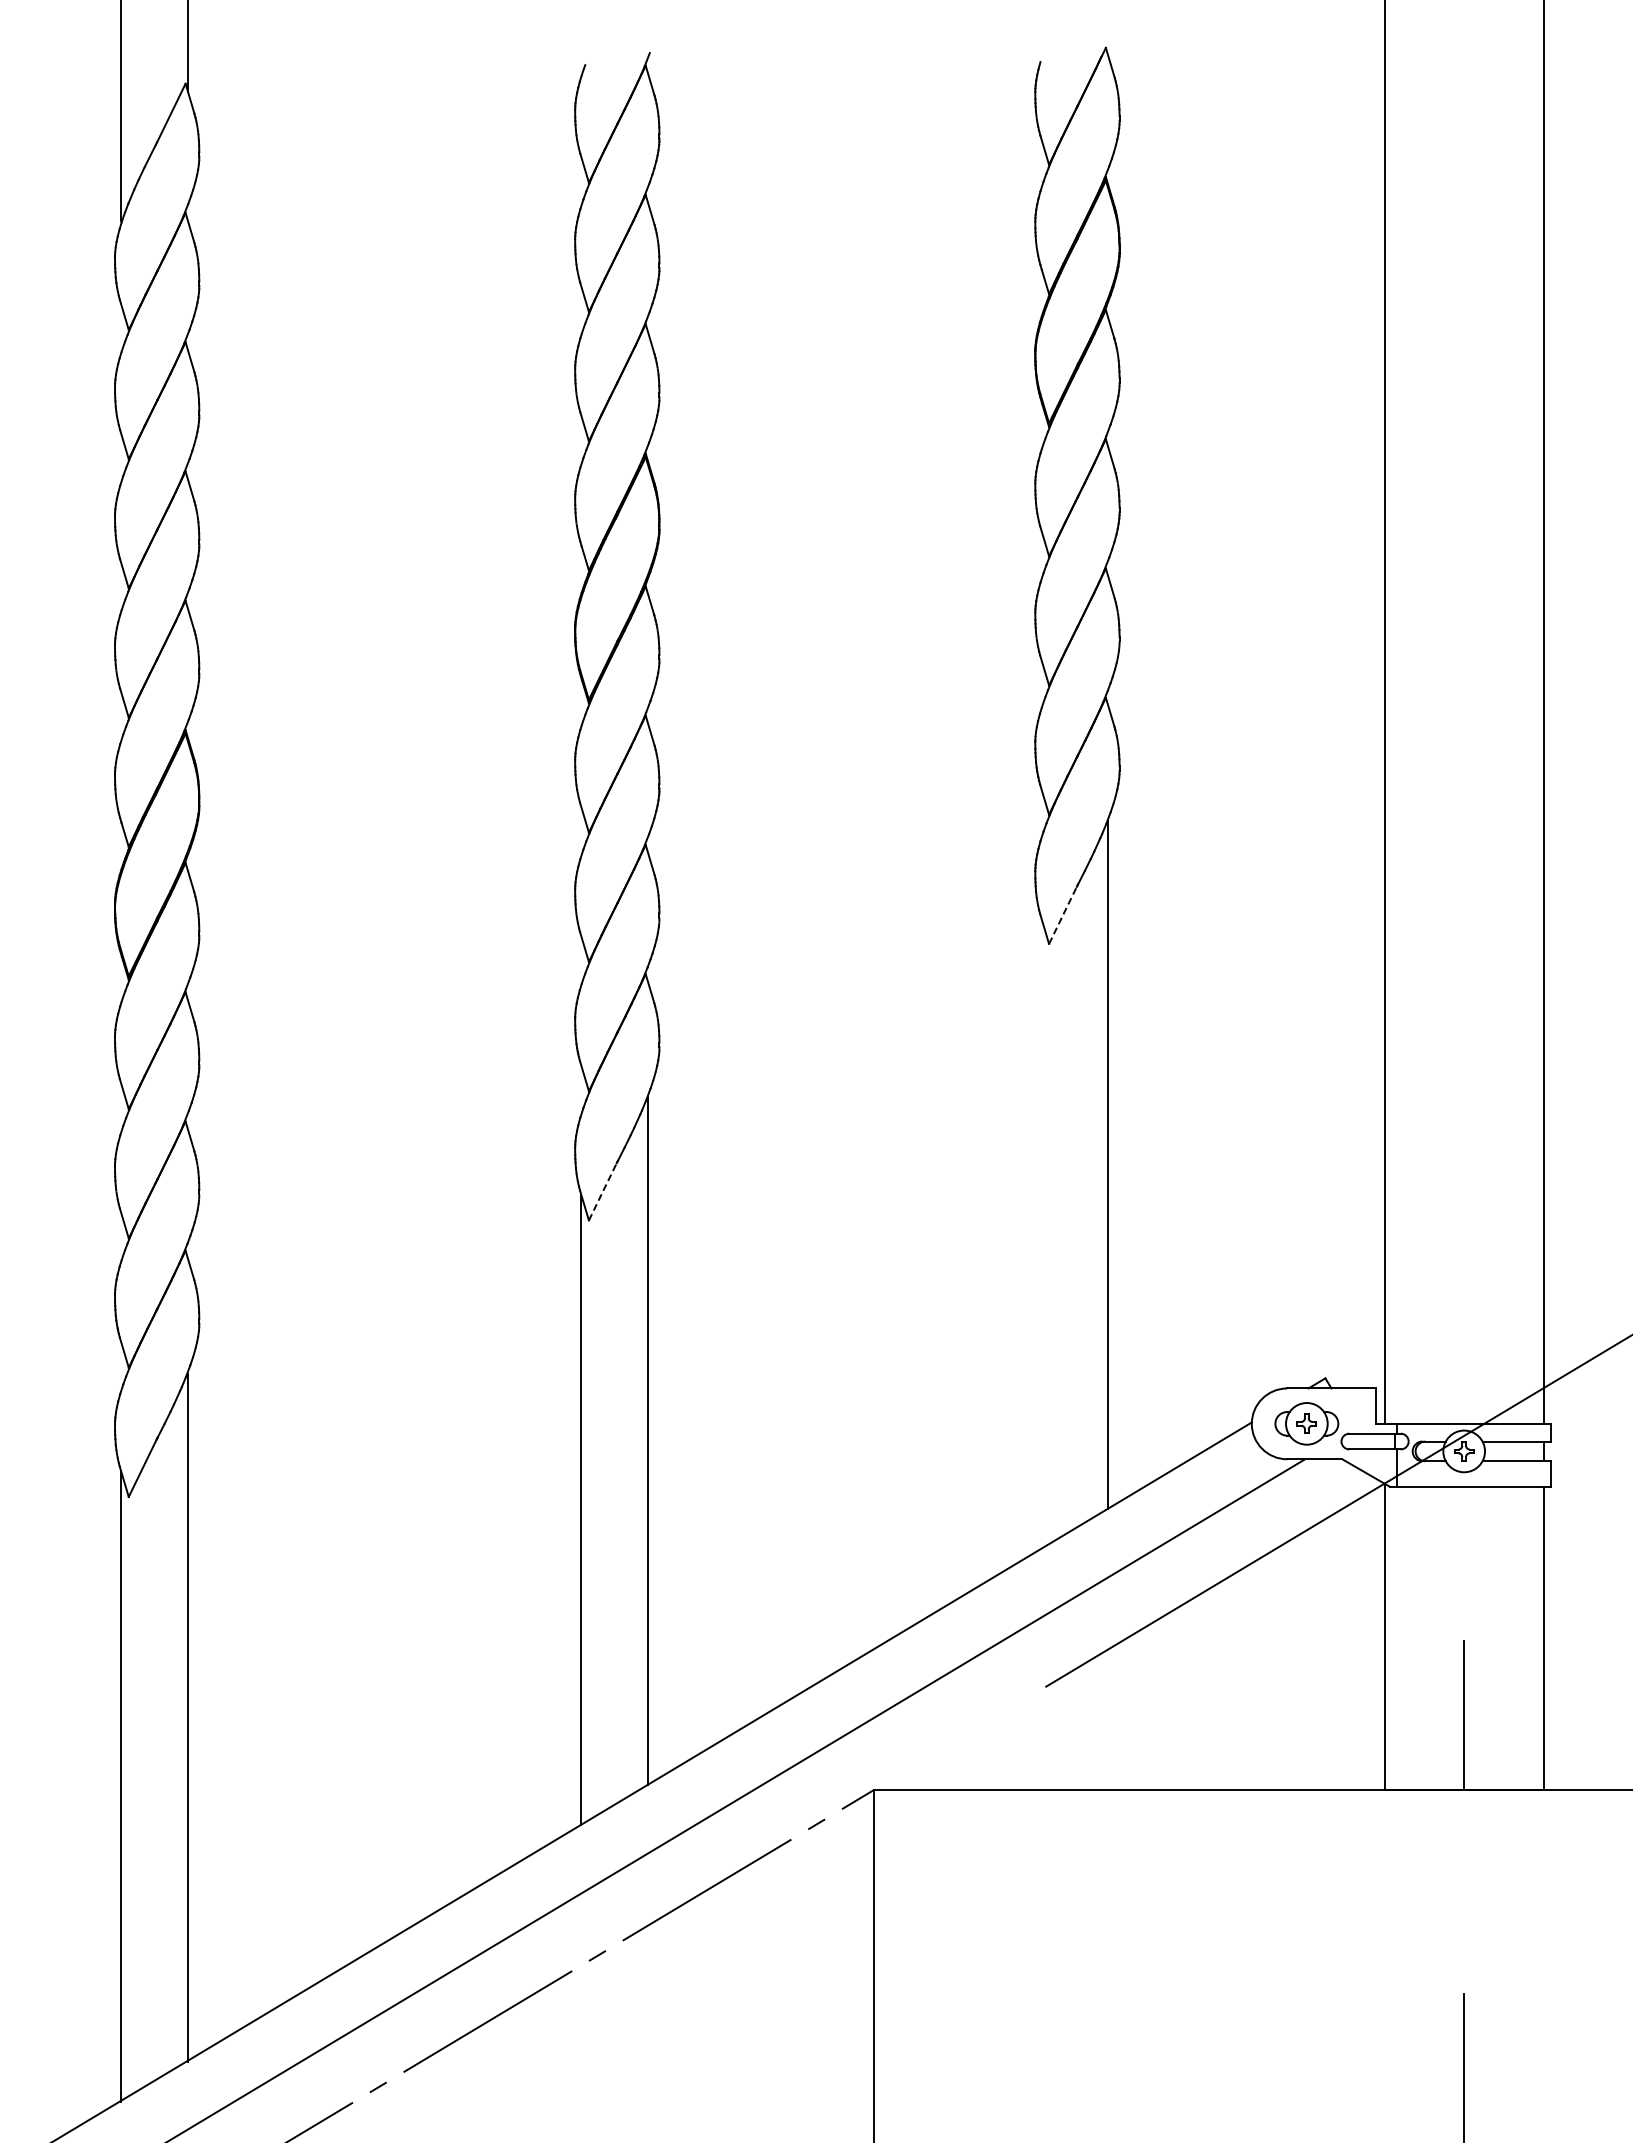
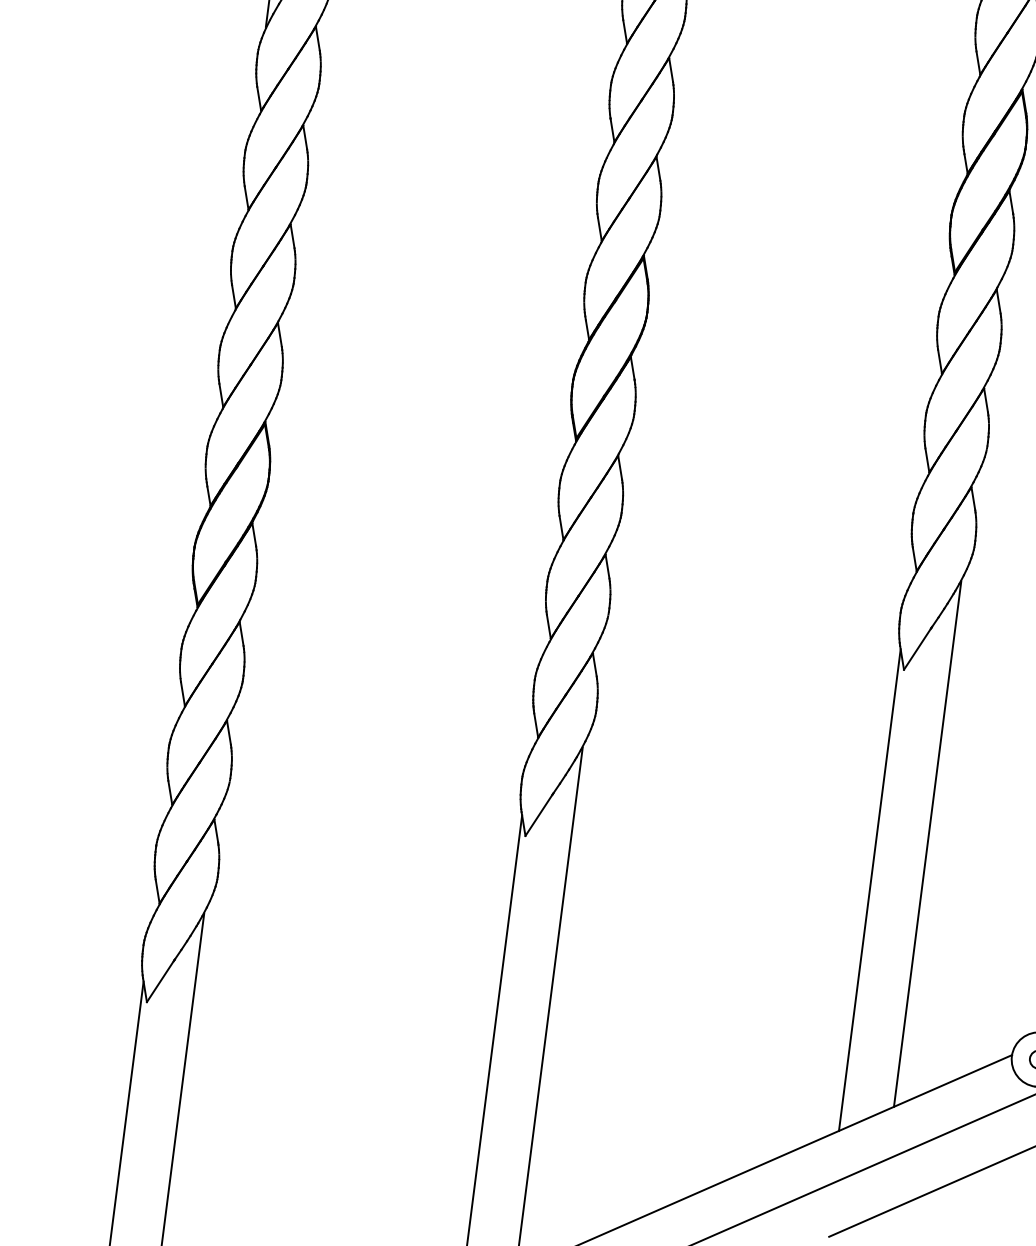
line: (1063, 914) -> (917, 648), dashed -> solid
line: (603, 1190) -> (539, 814), dashed -> solid
line: (1041, 1233) -> (869, 890), added

